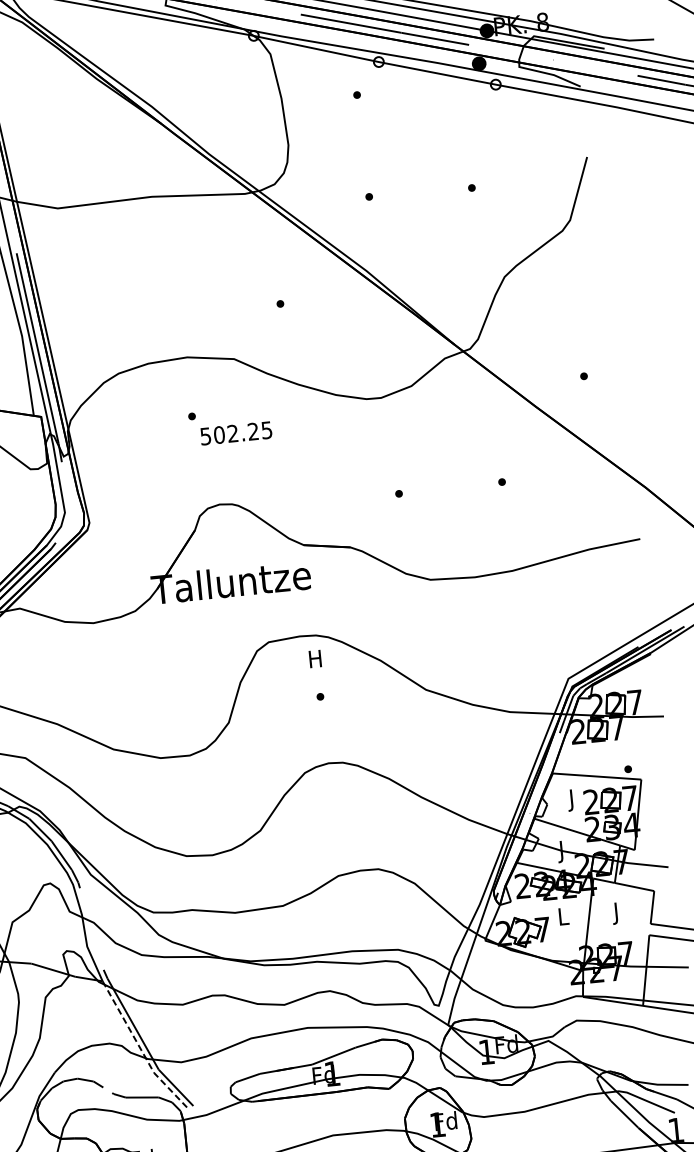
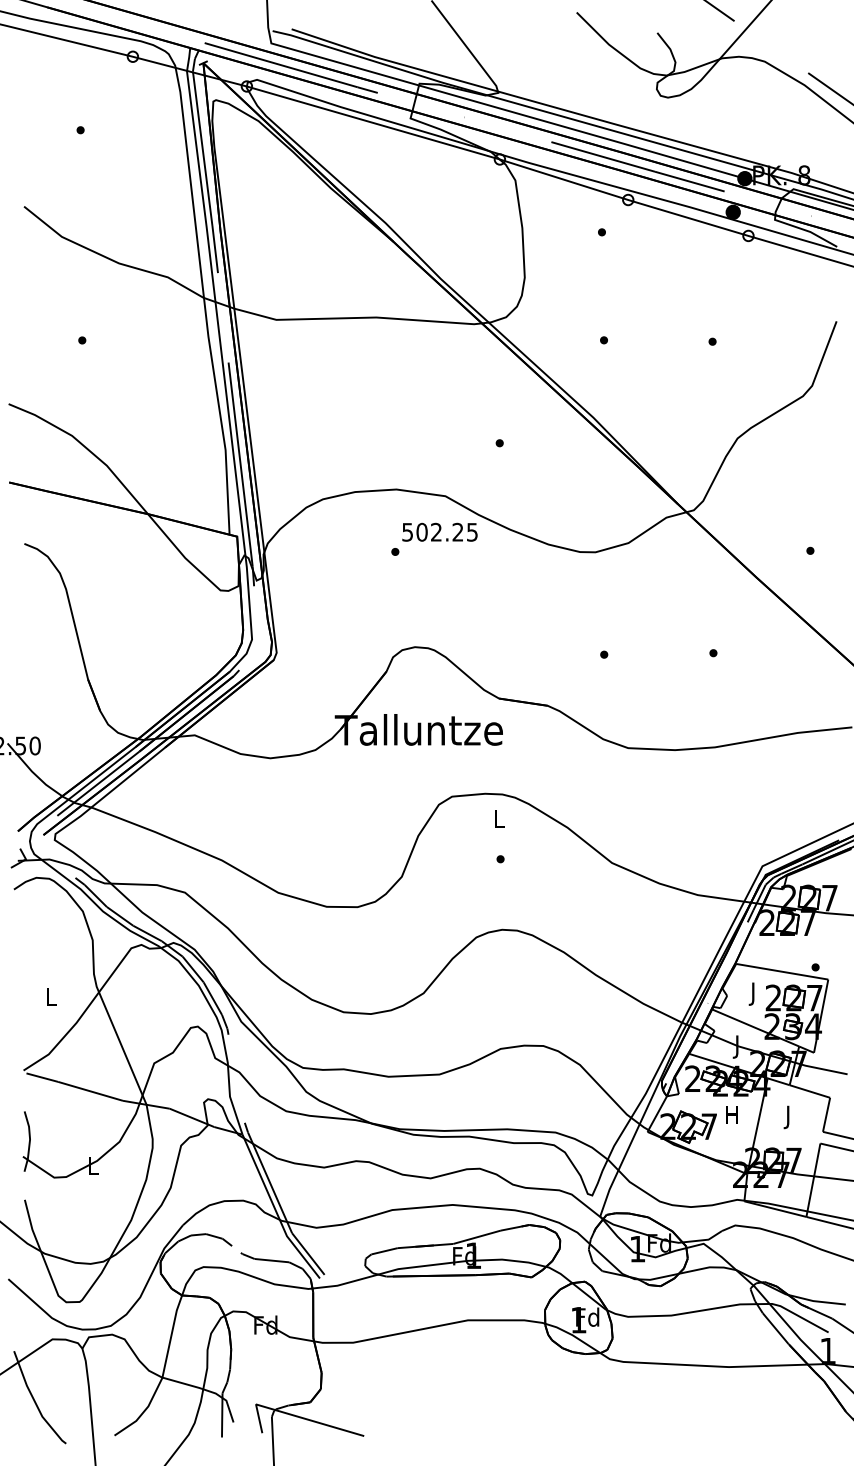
text: (235, 432) -> (439, 531), moved
text: (315, 658) -> (499, 818), H -> L
text: (562, 916) -> (731, 1114), L -> H
line: (140, 1049) -> (275, 1210), dashed -> solid

